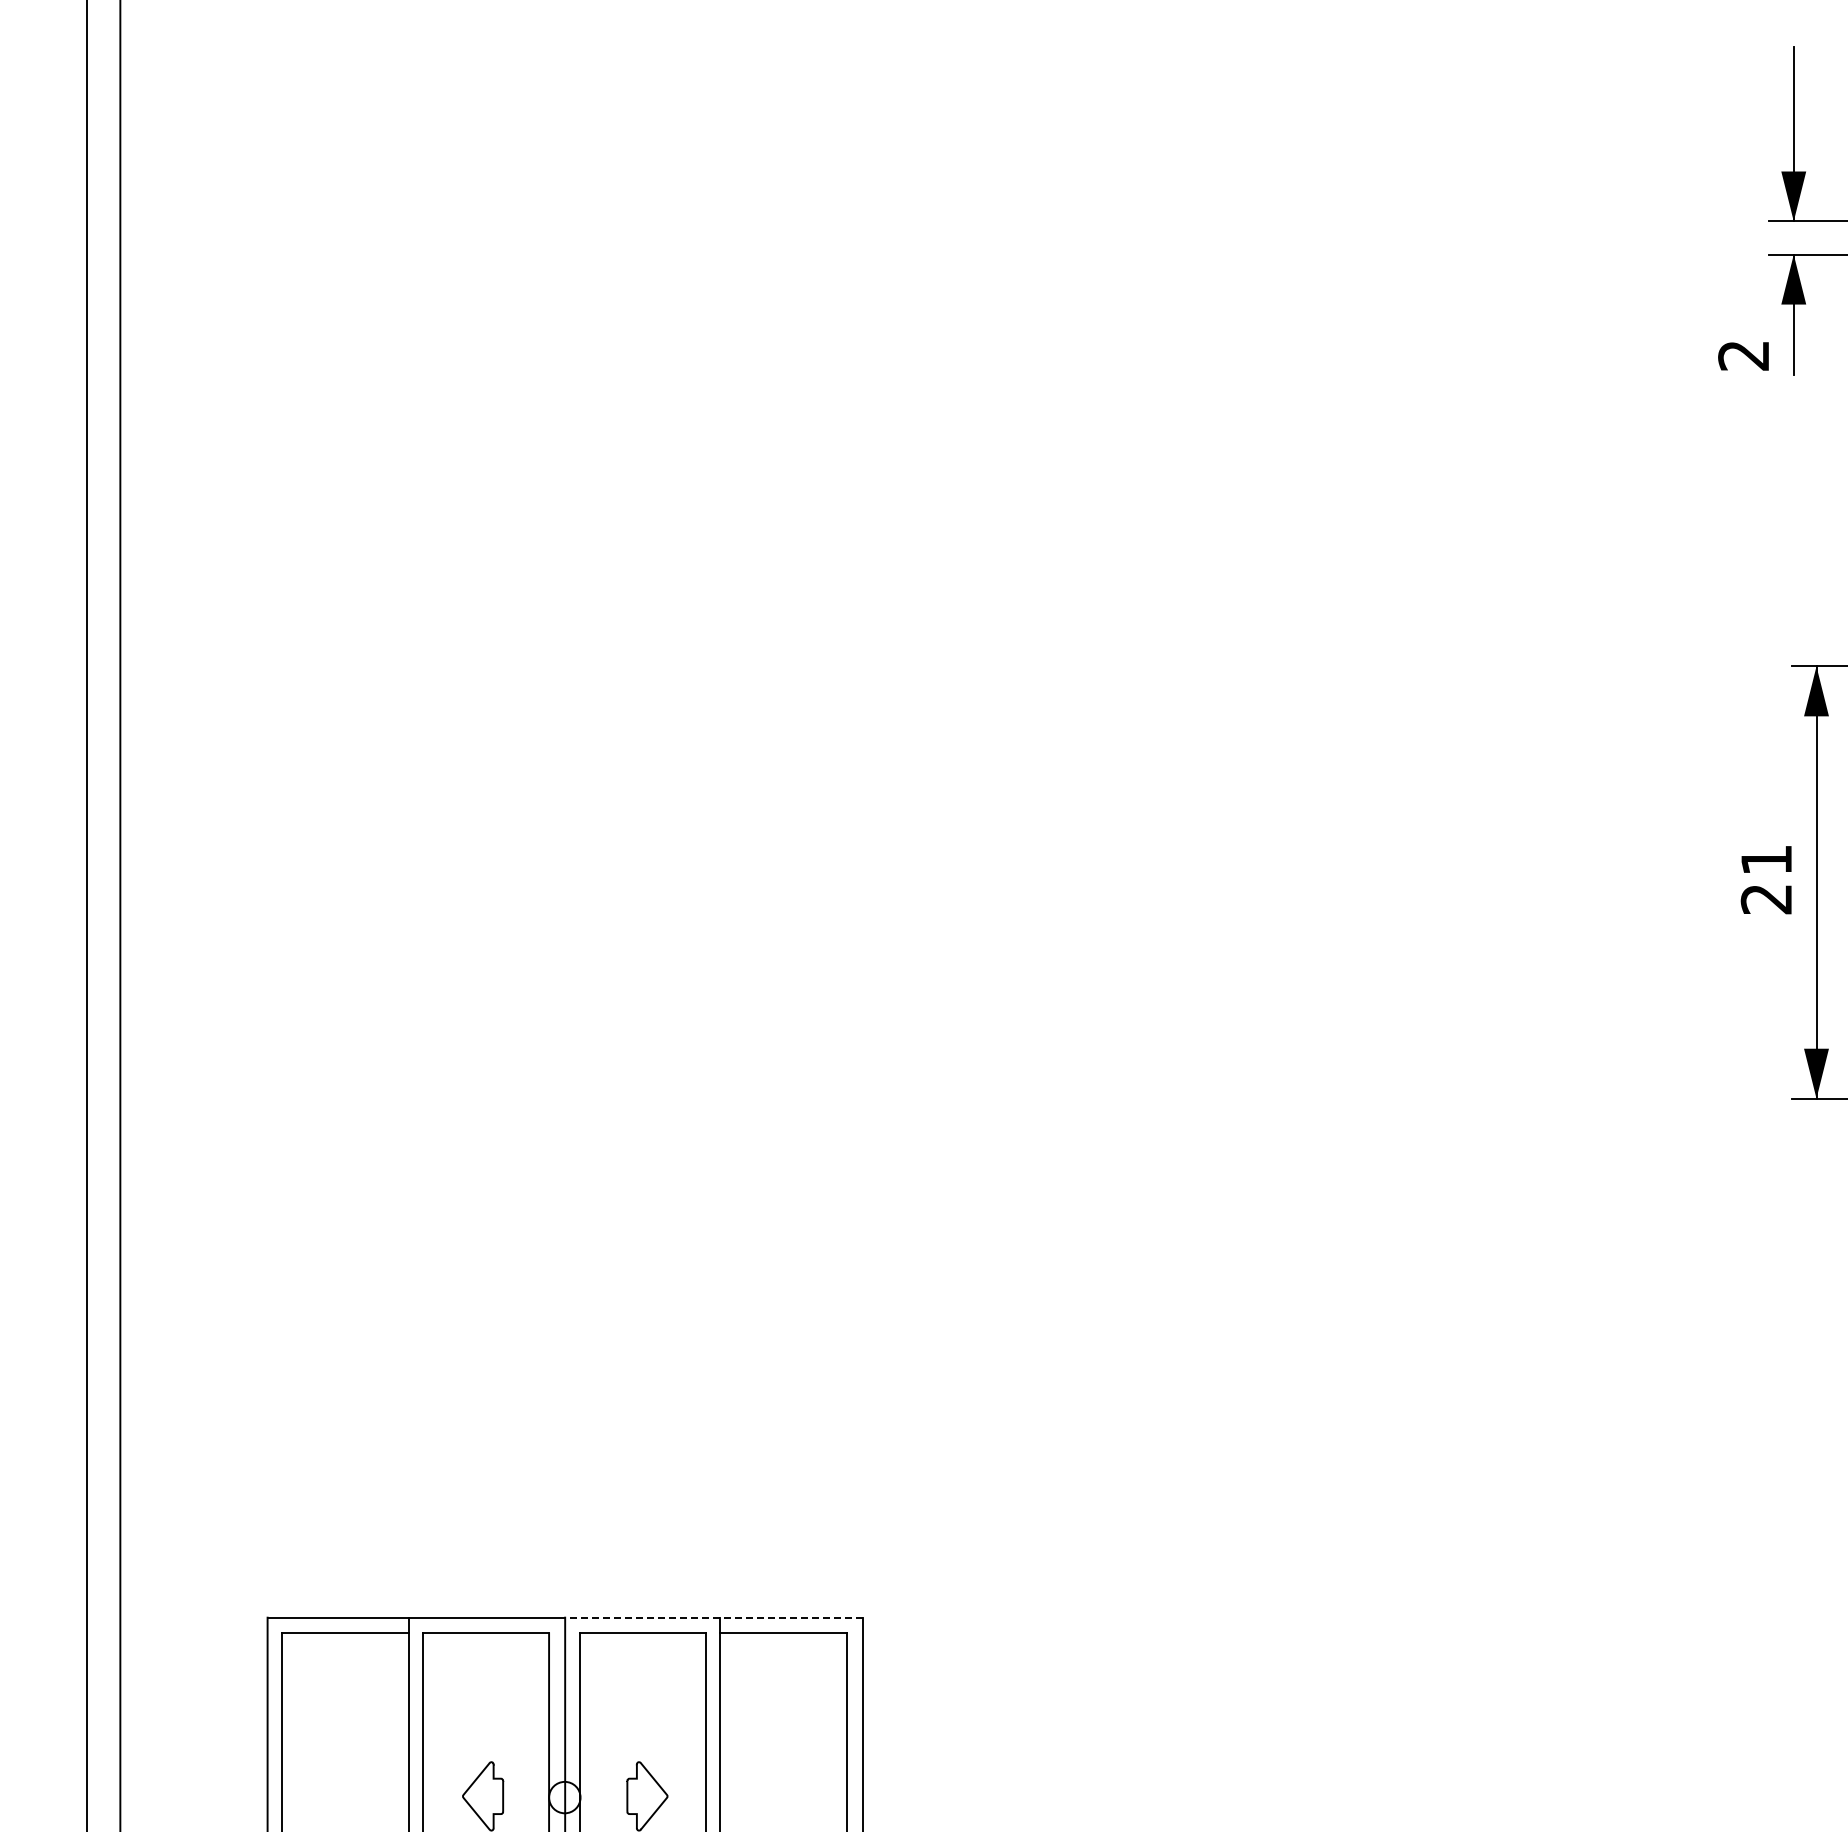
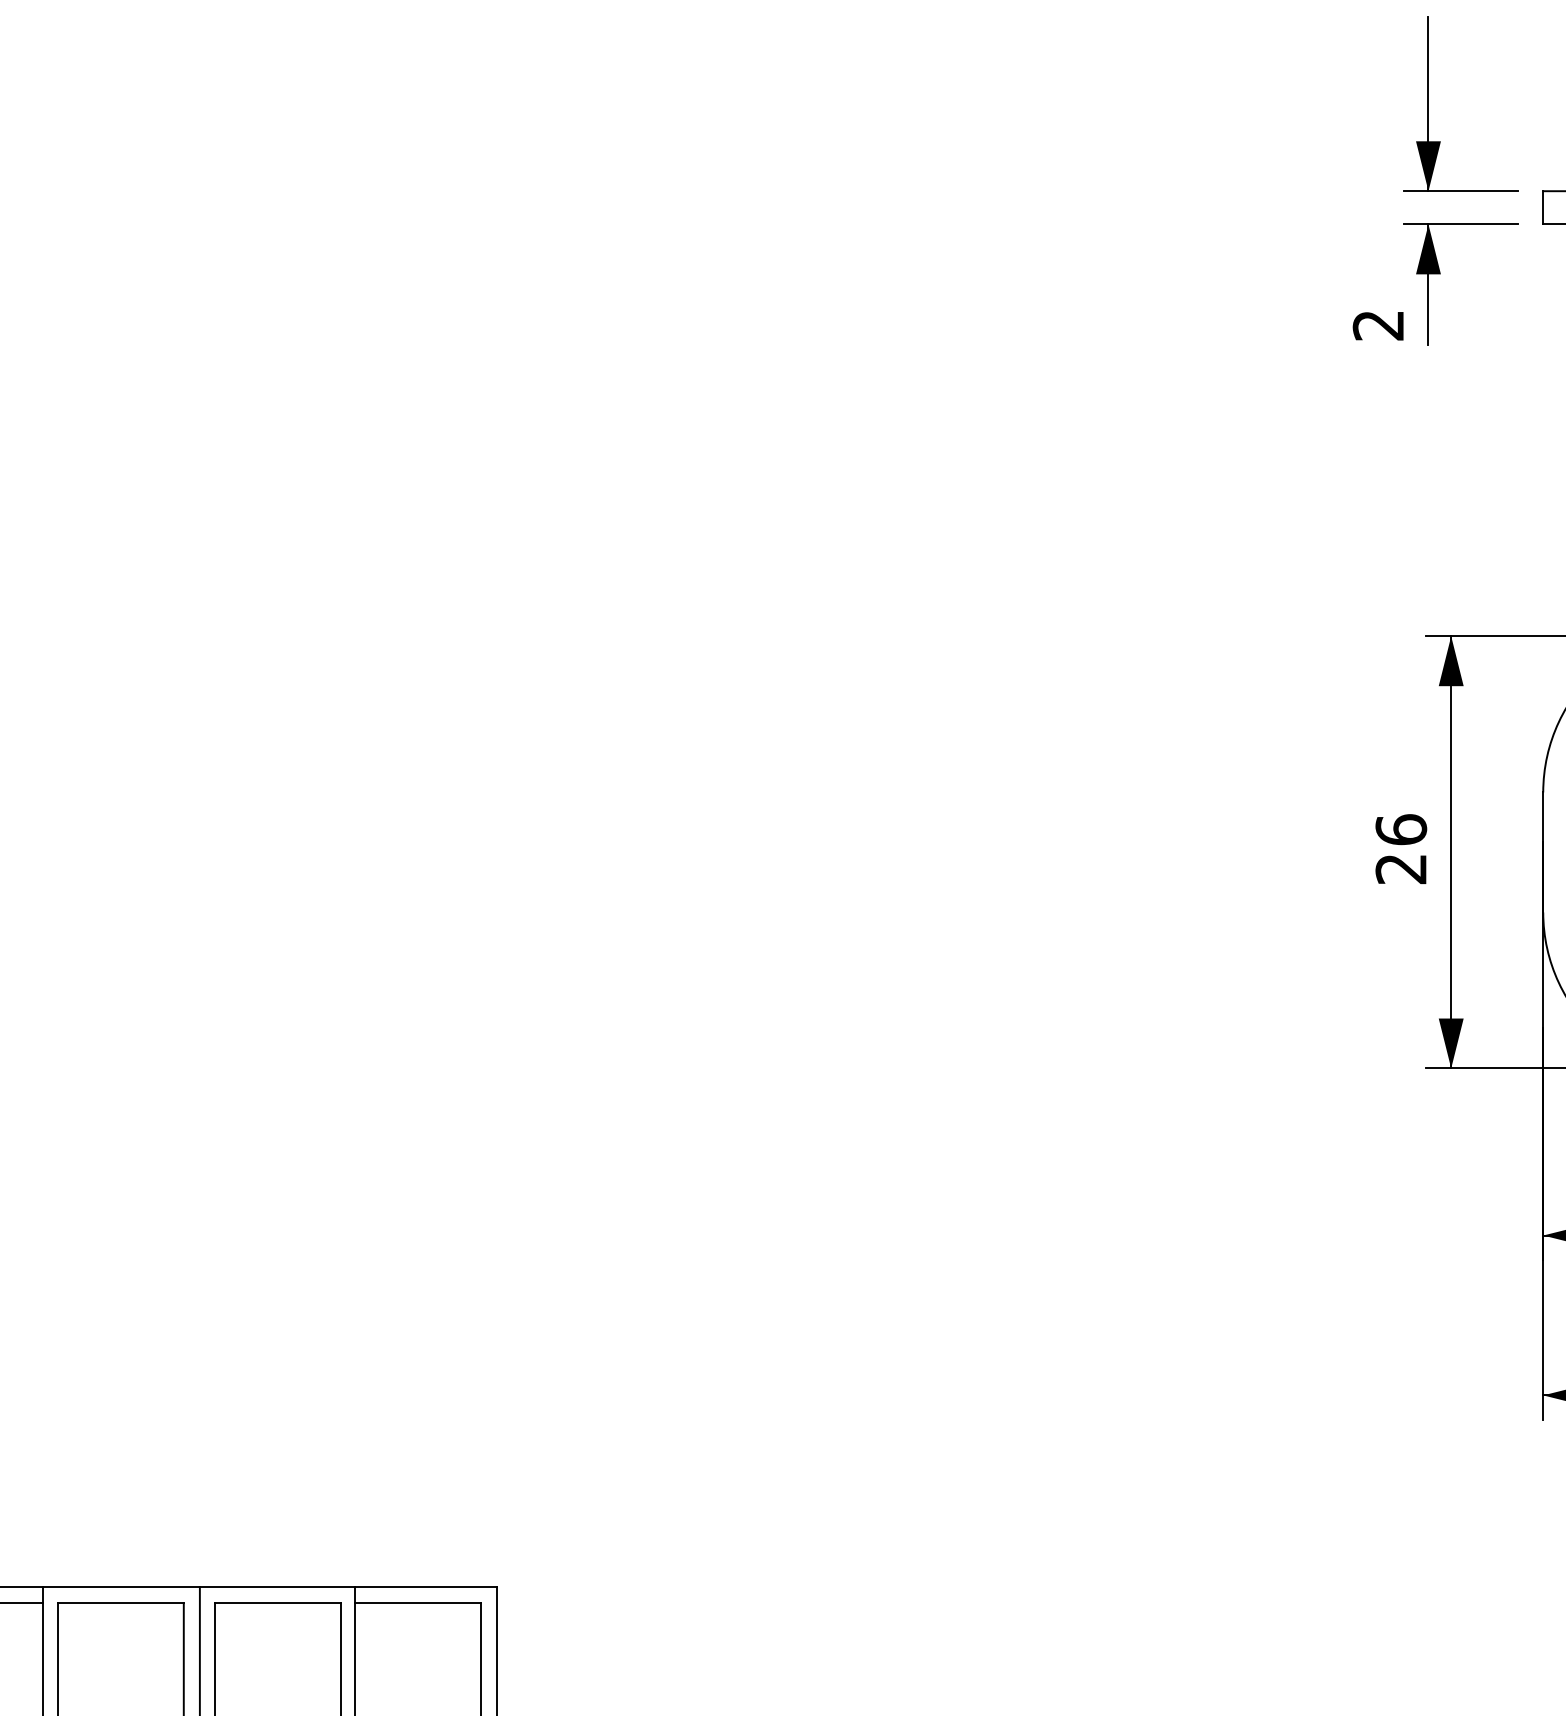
text: (1766, 859) -> (1401, 829), 21 -> 26
line: (713, 1617) -> (348, 1587), dashed -> solid

